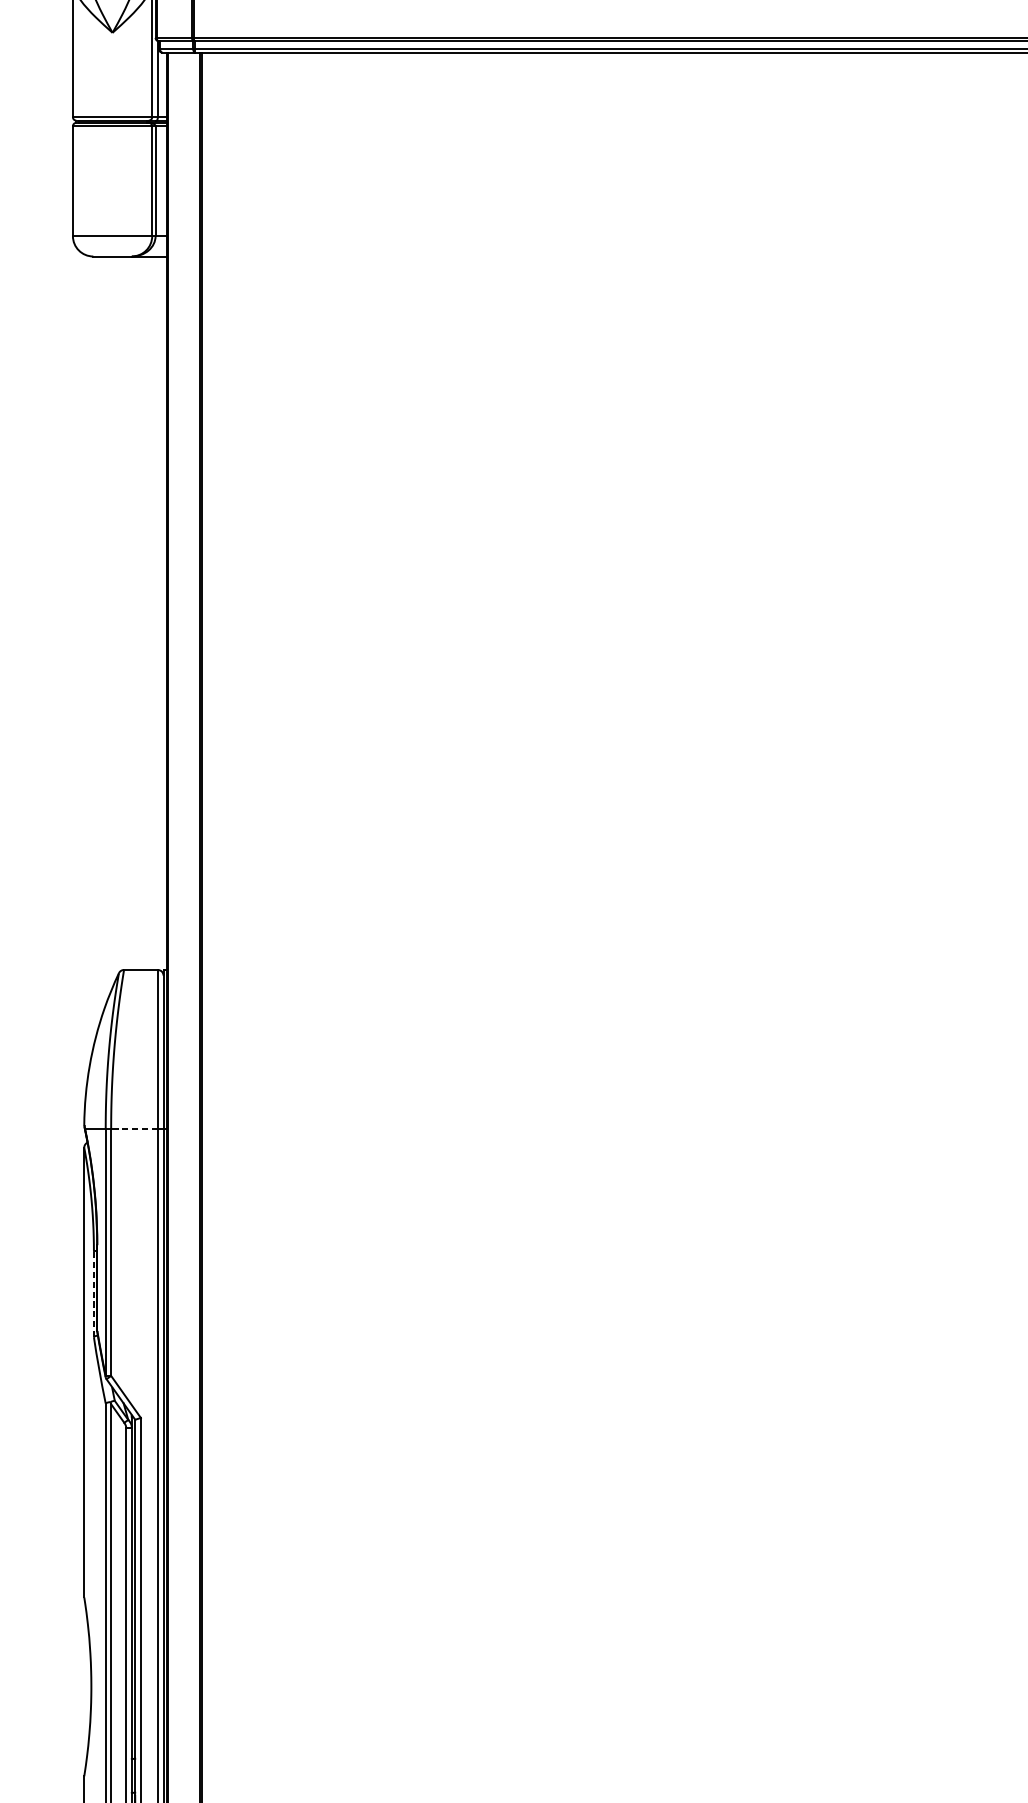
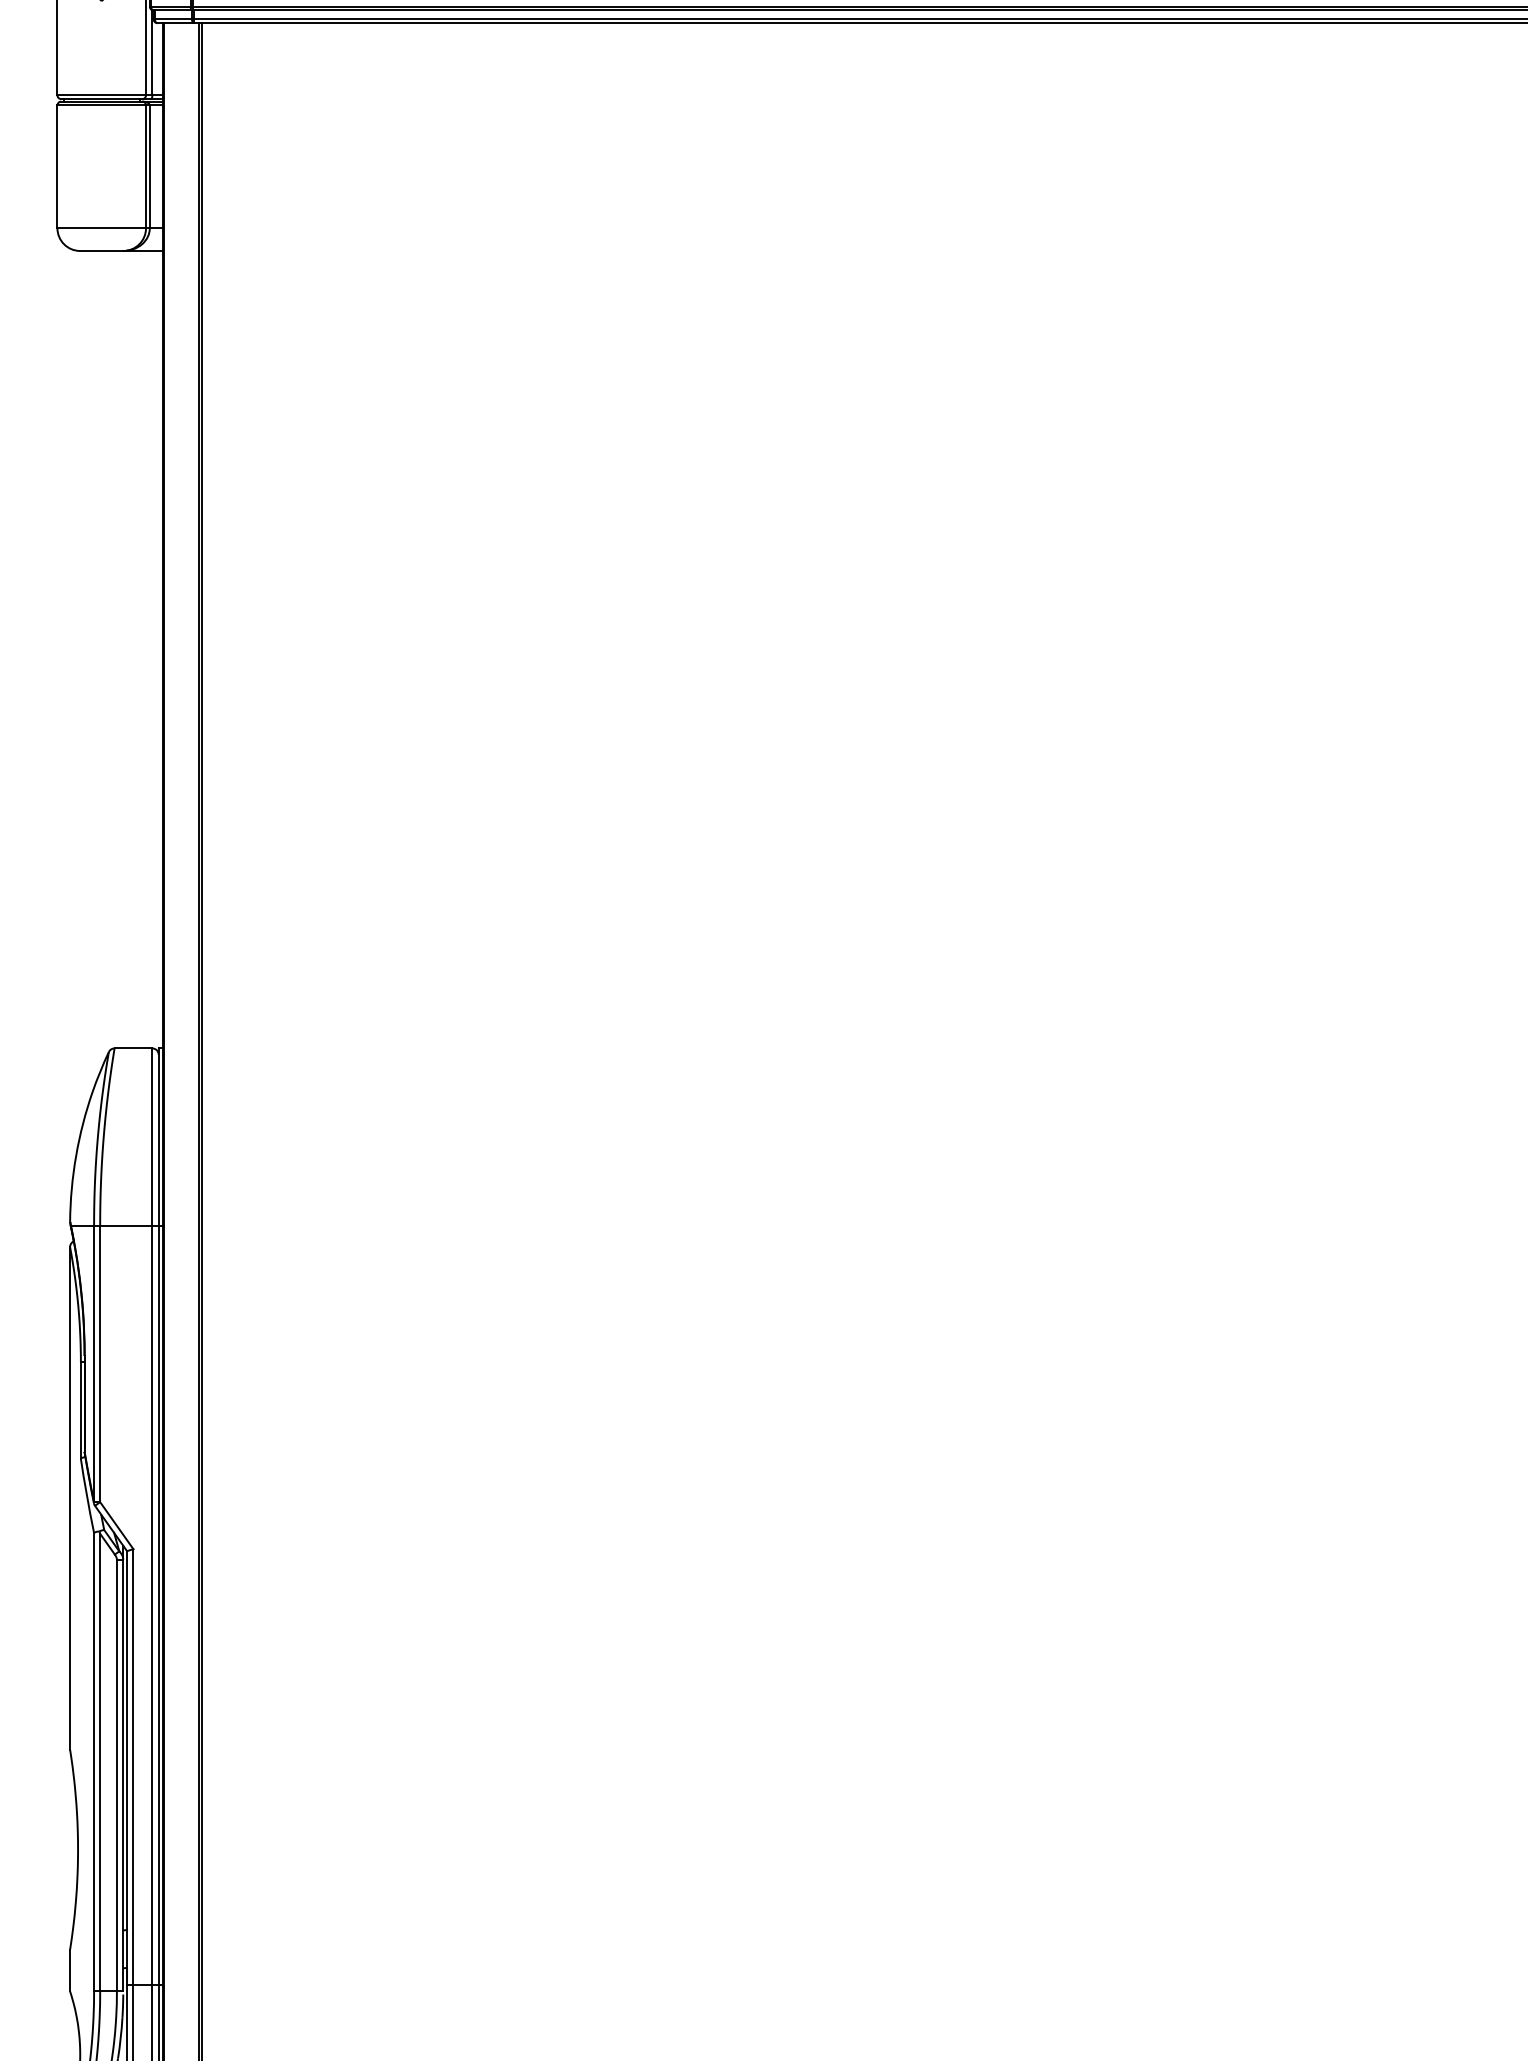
line: (133, 1128) -> (125, 1225), dashed -> solid
line: (93, 1293) -> (80, 1410), dashed -> solid

